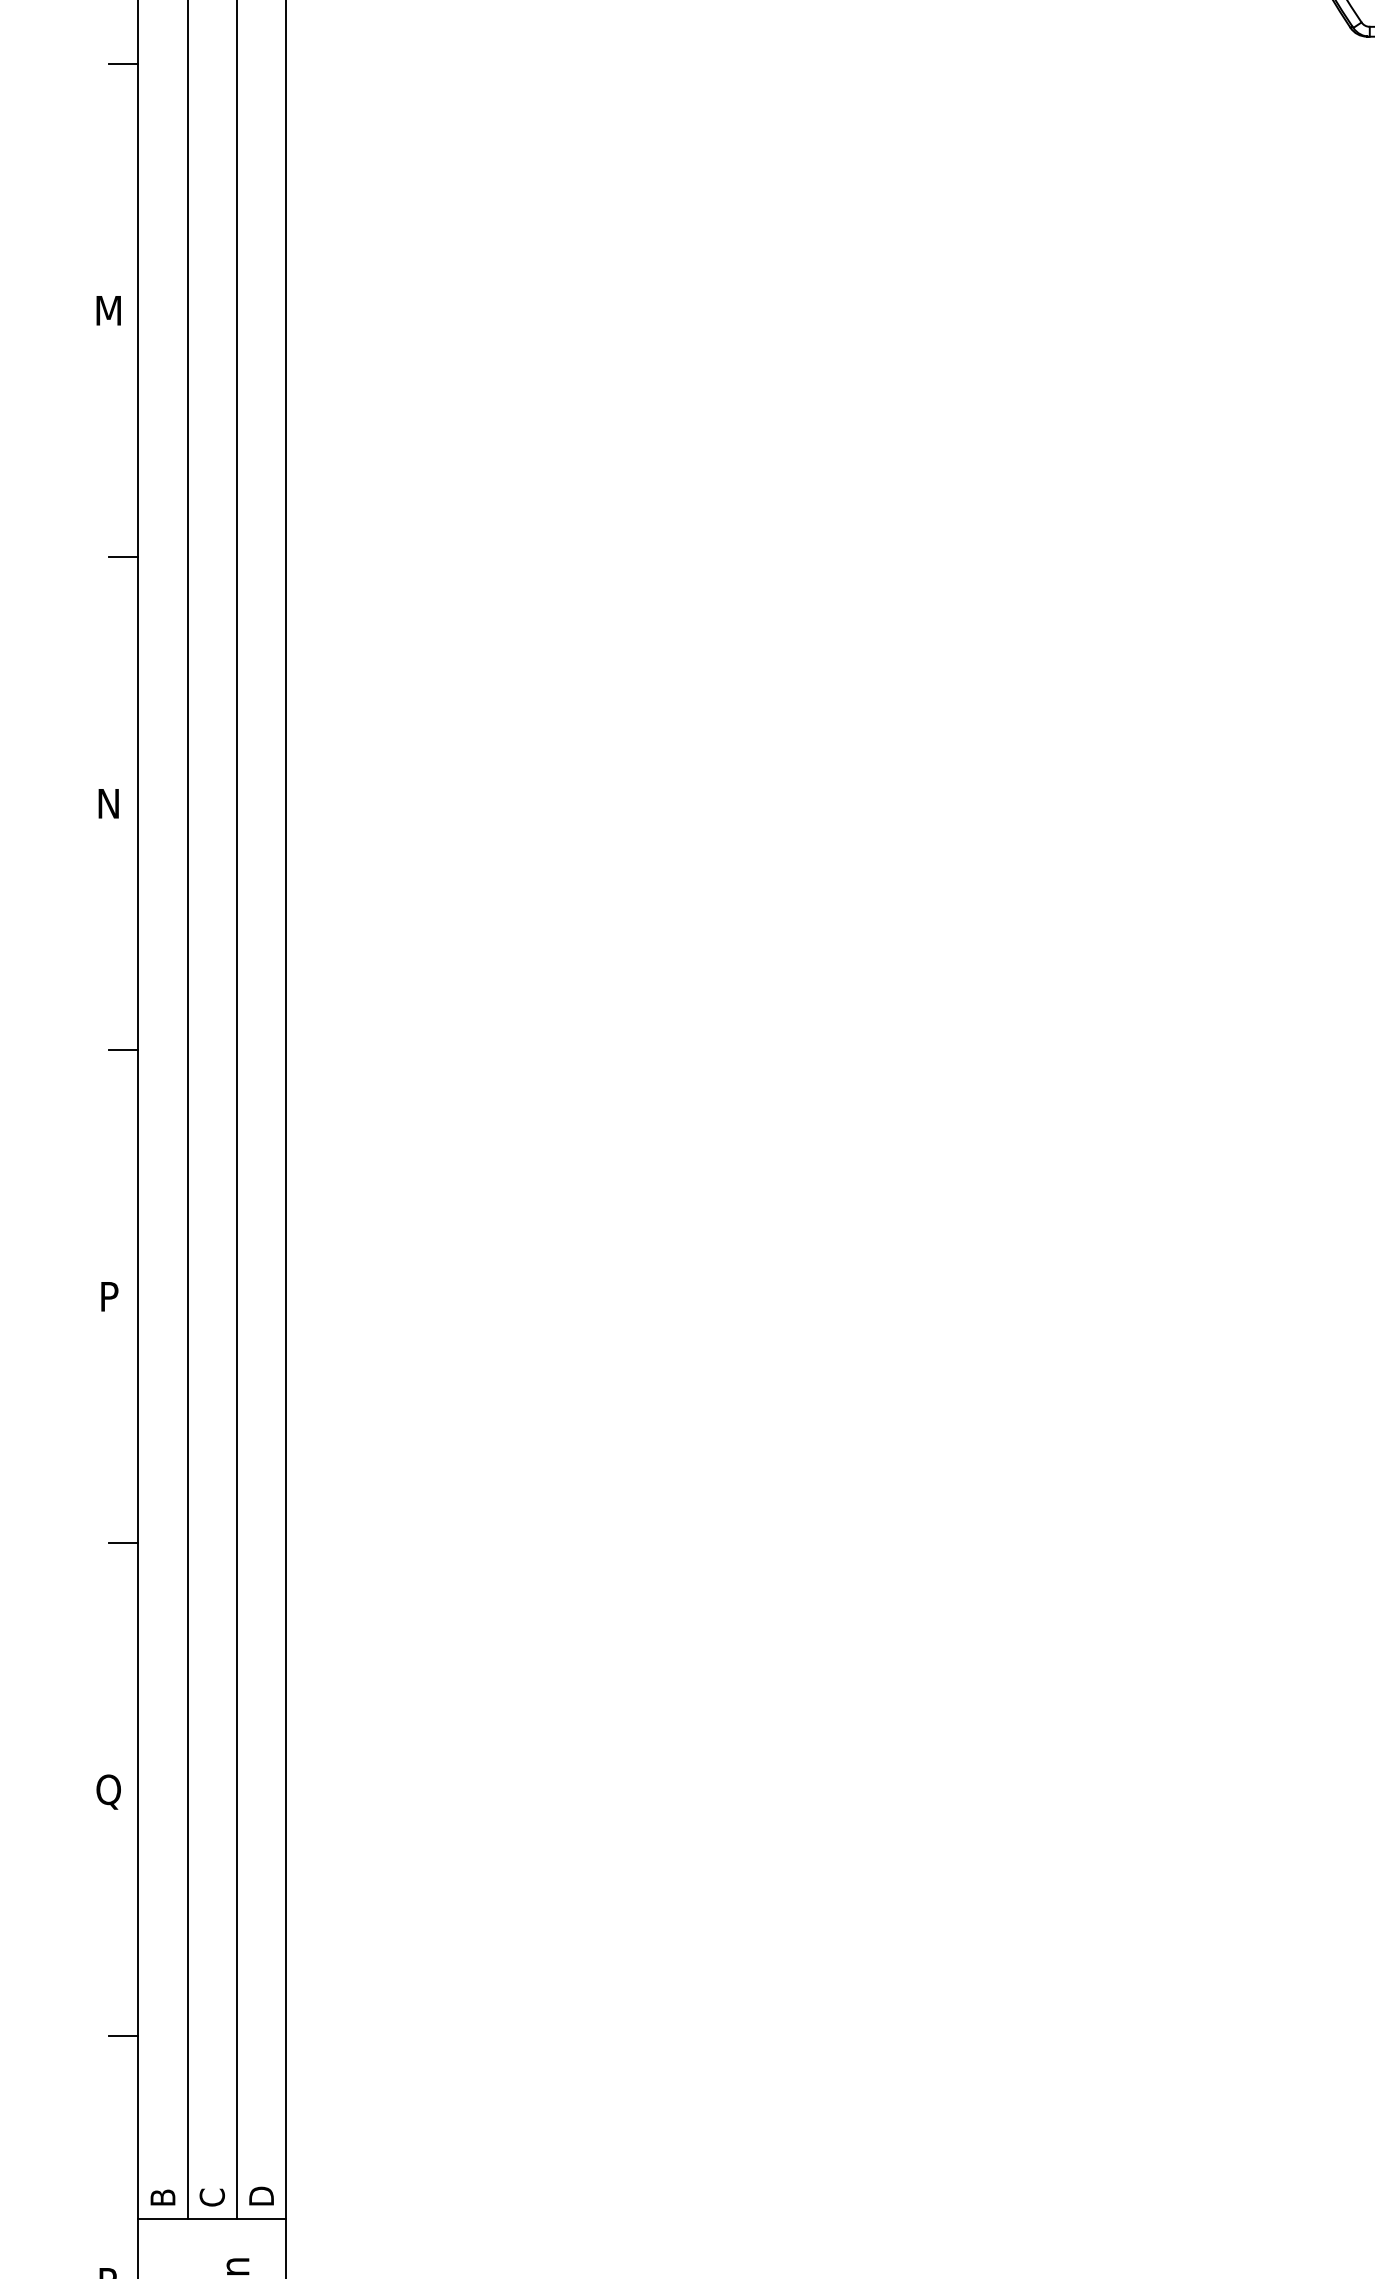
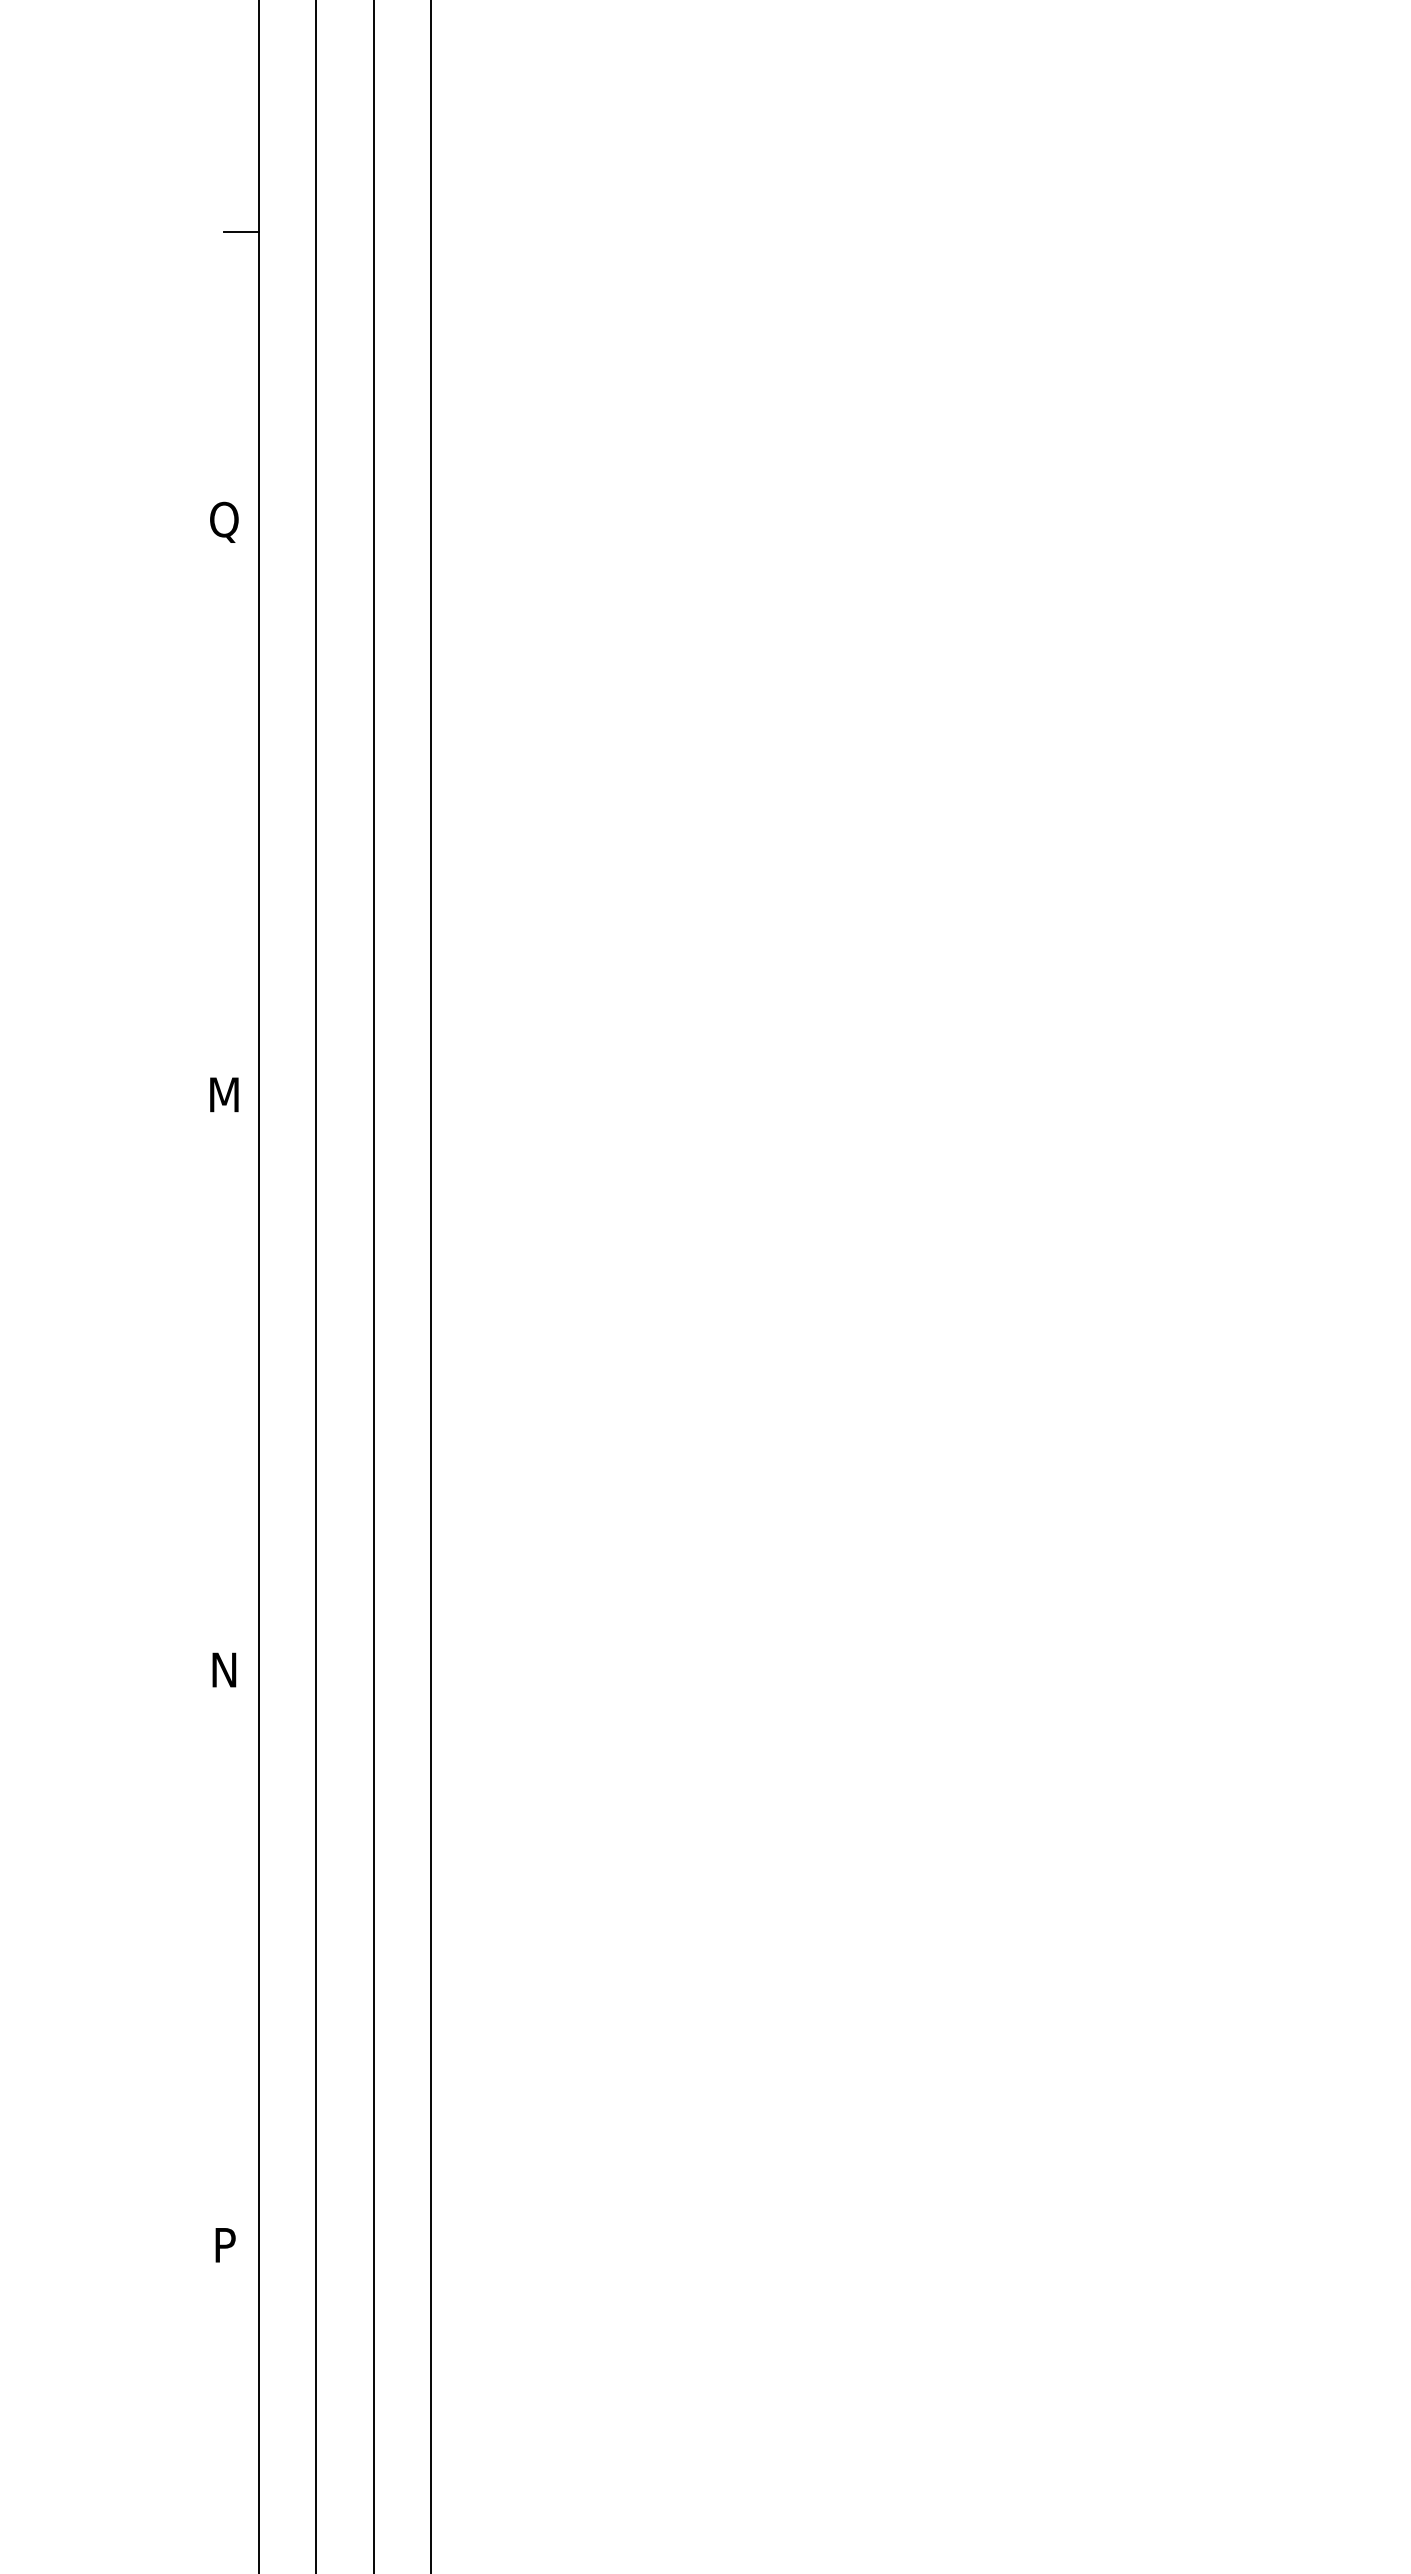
text: (108, 312) -> (224, 521), M -> Q
line: (123, 557) -> (241, 807), removed
text: (108, 803) -> (224, 1094), N -> M
line: (123, 1050) -> (241, 1382), removed
text: (108, 1296) -> (224, 1669), P -> N
line: (123, 1543) -> (241, 1957), removed
text: (108, 1791) -> (224, 2247), Q -> P
line: (123, 2036) -> (241, 2533), removed

